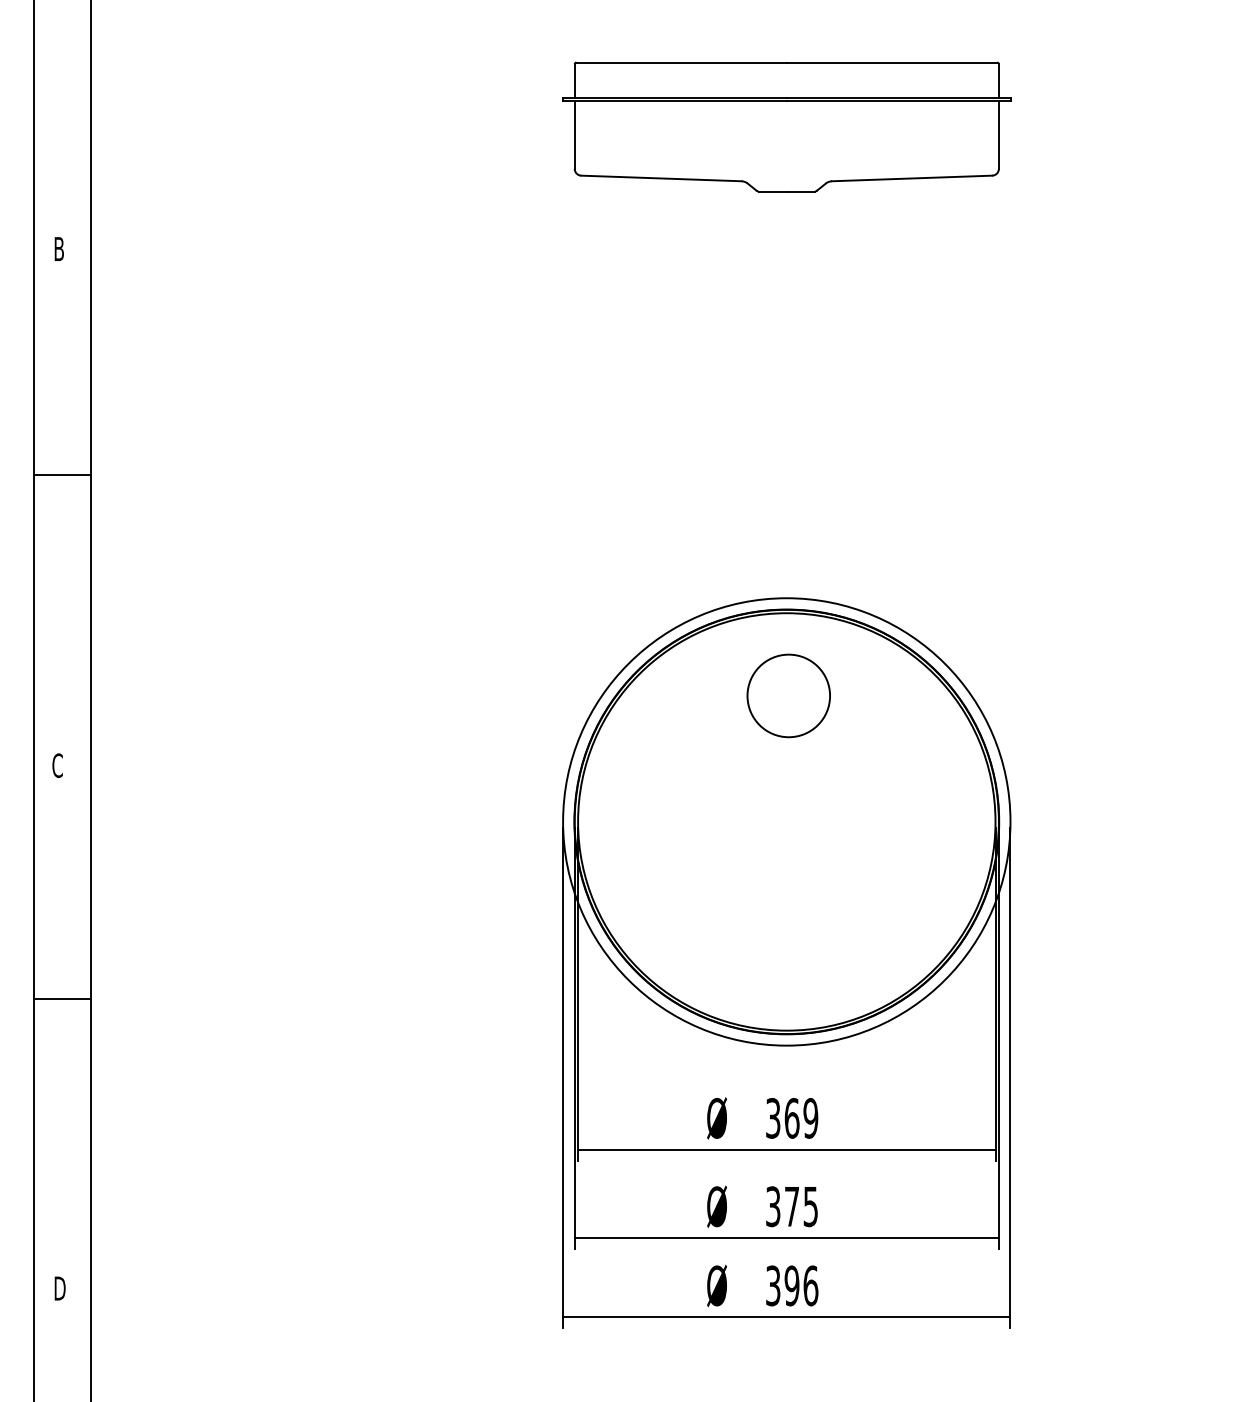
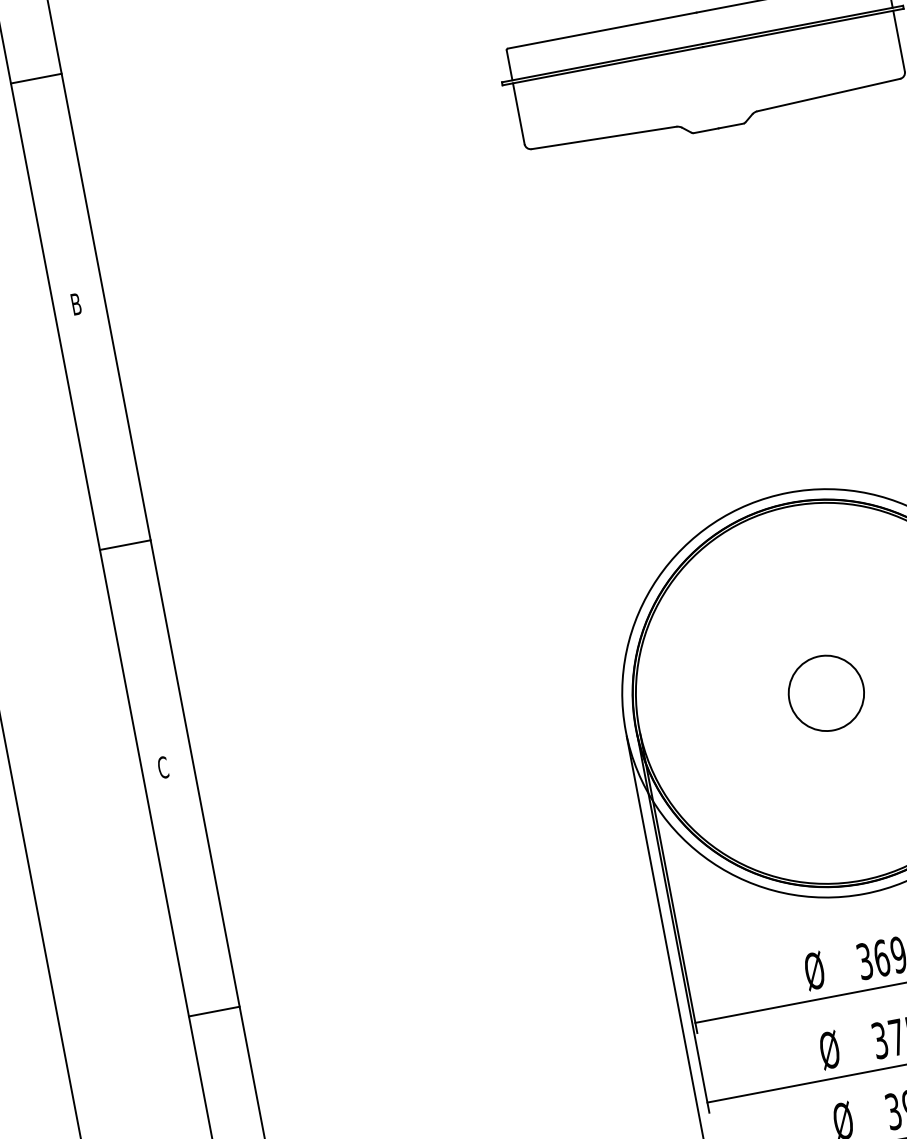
line: (62, 475) -> (125, 545), moved
circle: (788, 695) -> (826, 693), moved
line: (62, 998) -> (214, 1011), moved

